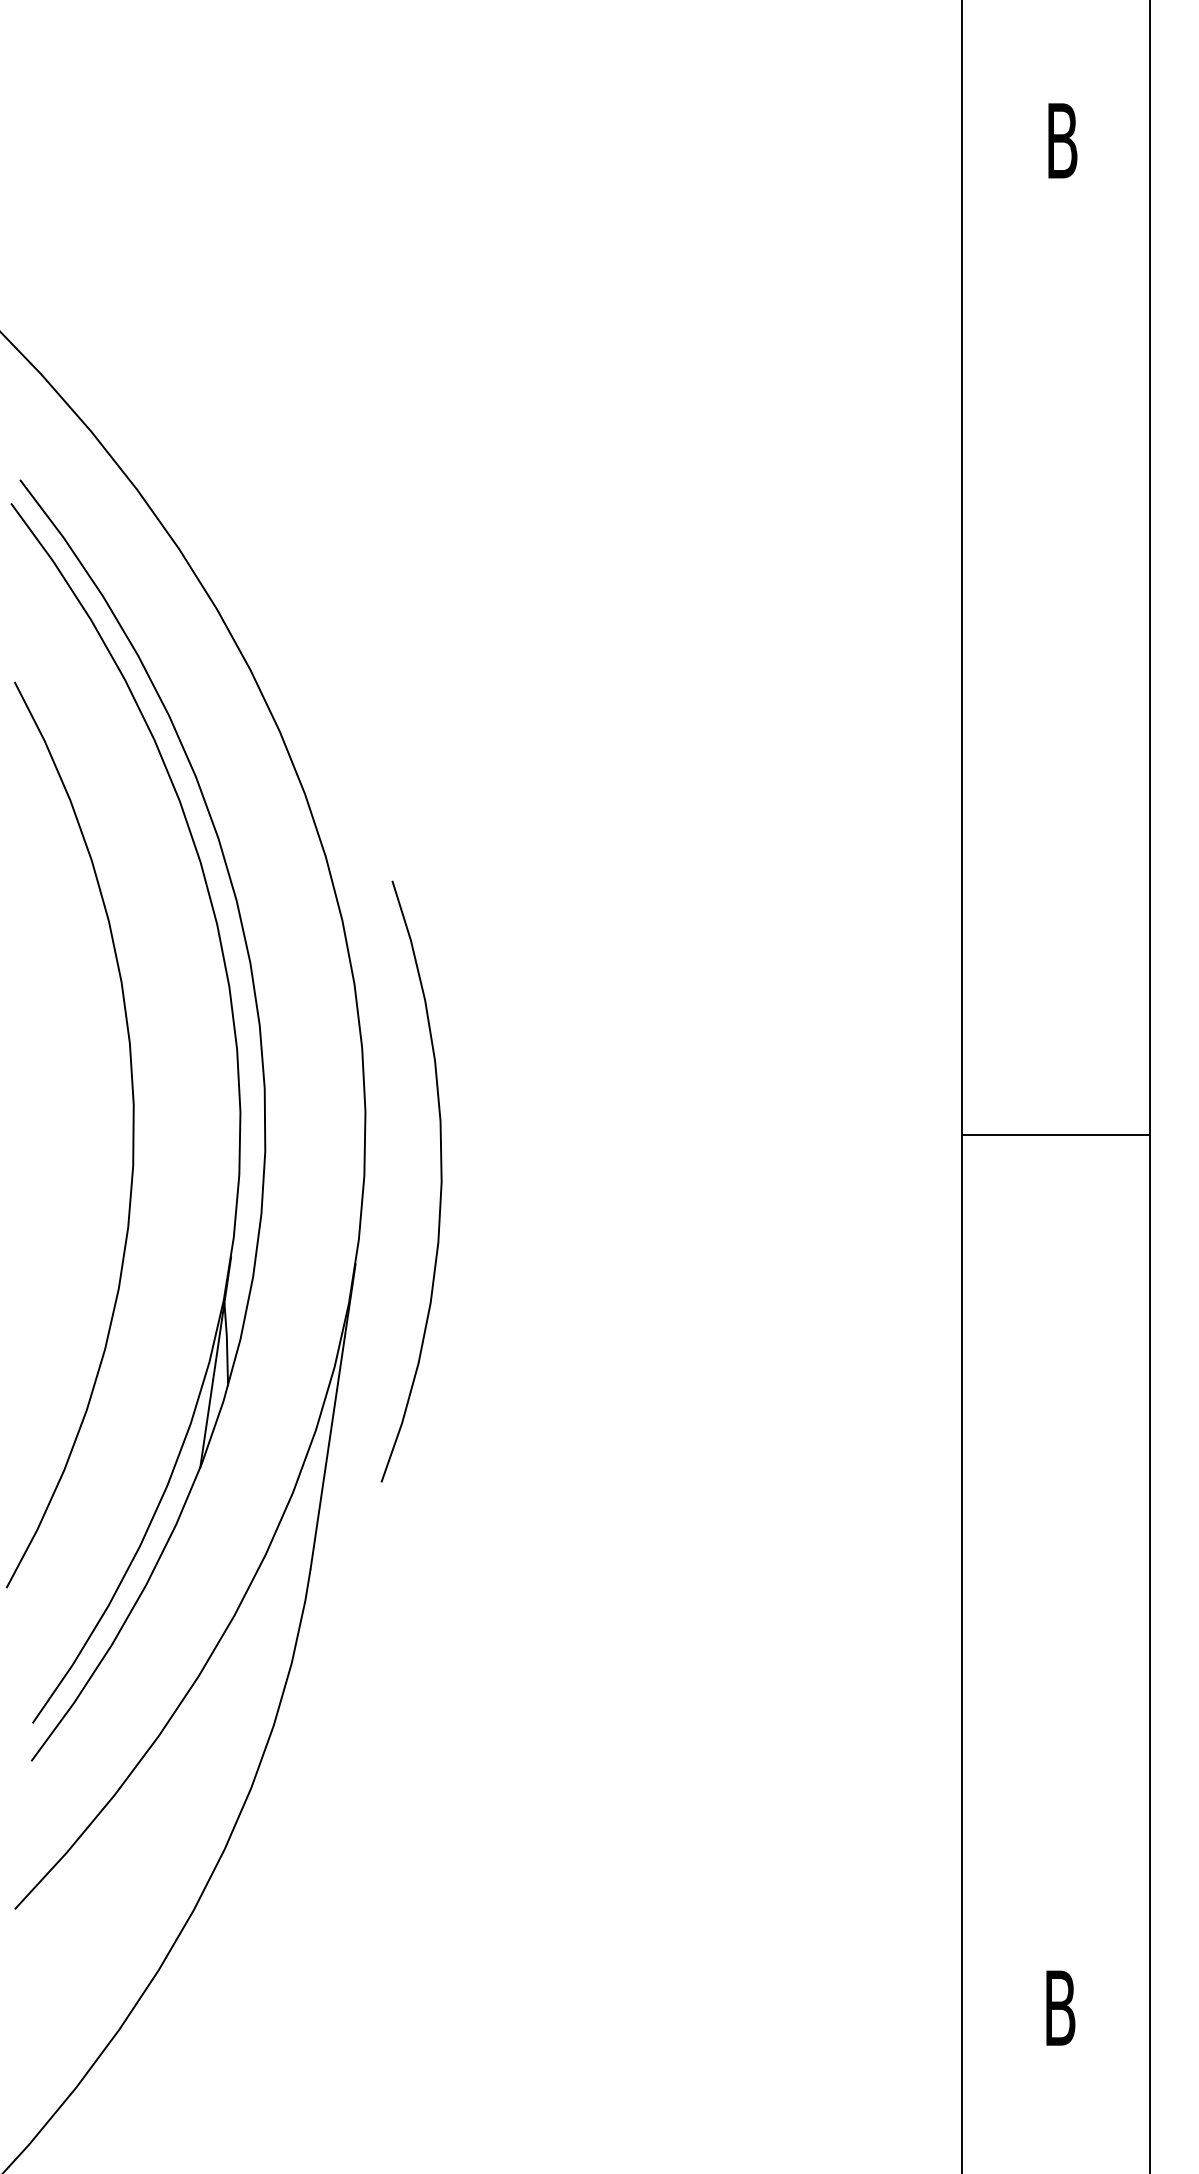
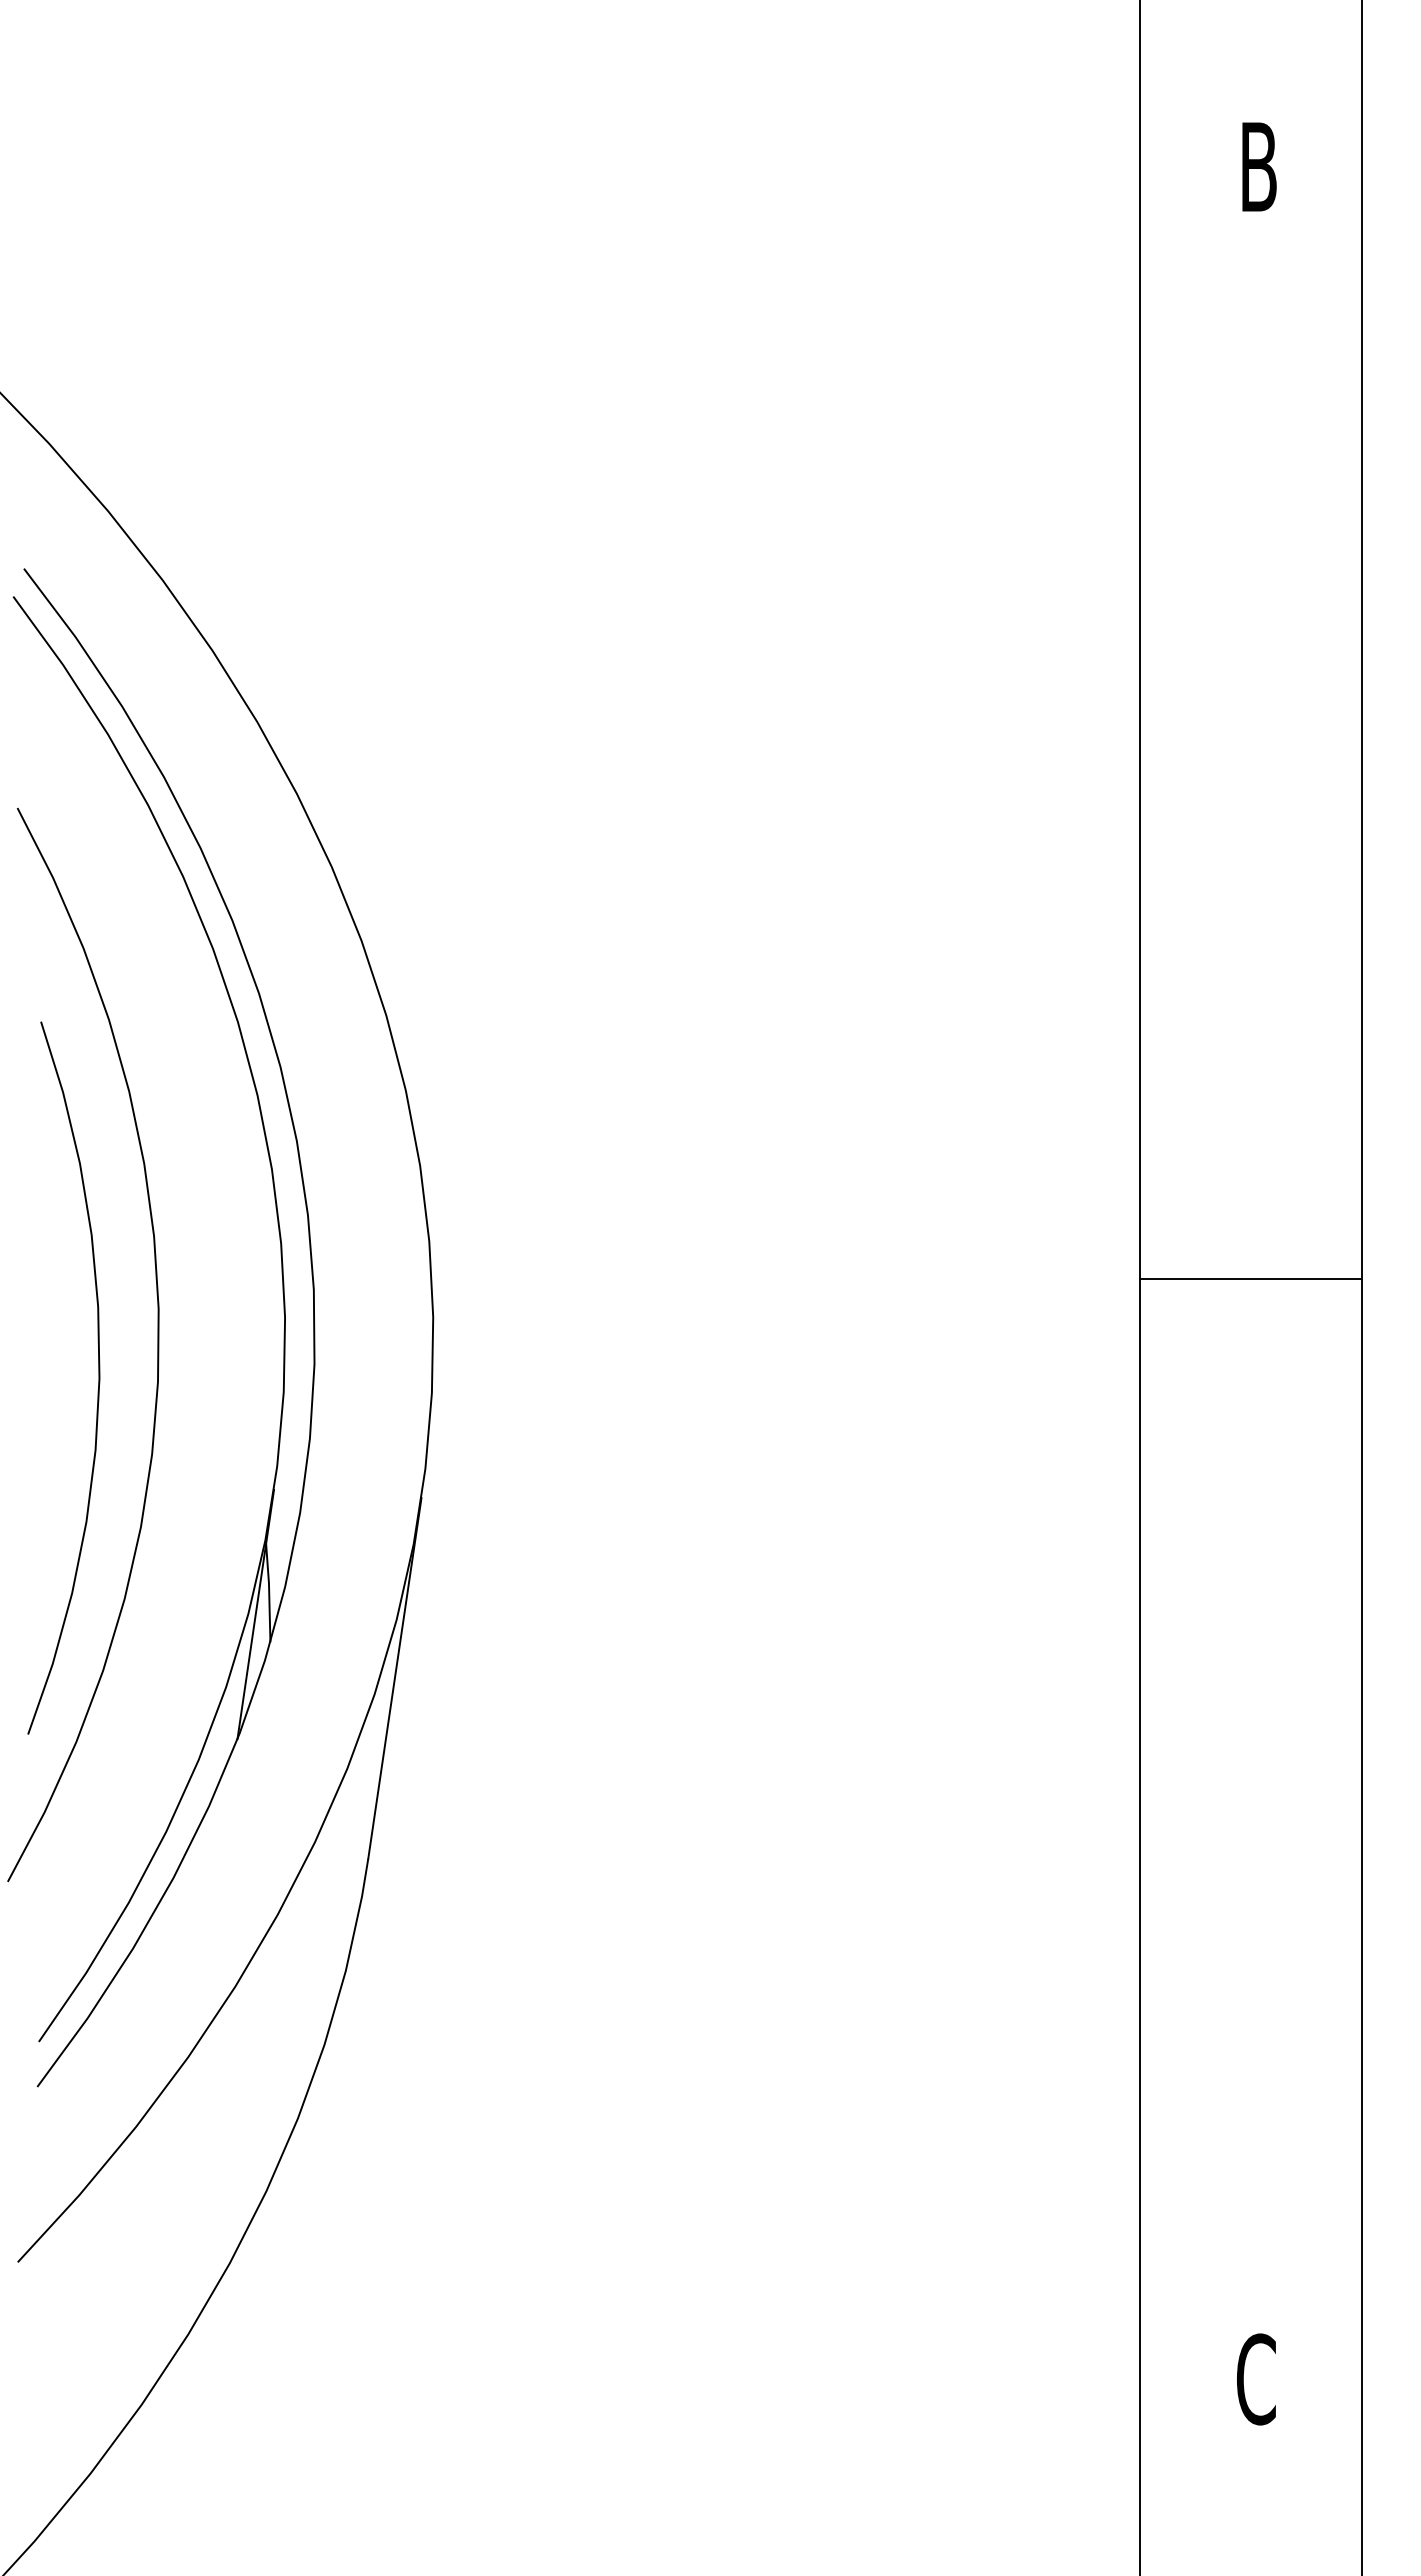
line: (1055, 1134) -> (1250, 1278), moved
curve: (440, 1181) -> (98, 1377), moved
text: (1060, 2008) -> (1256, 2379), B -> C

